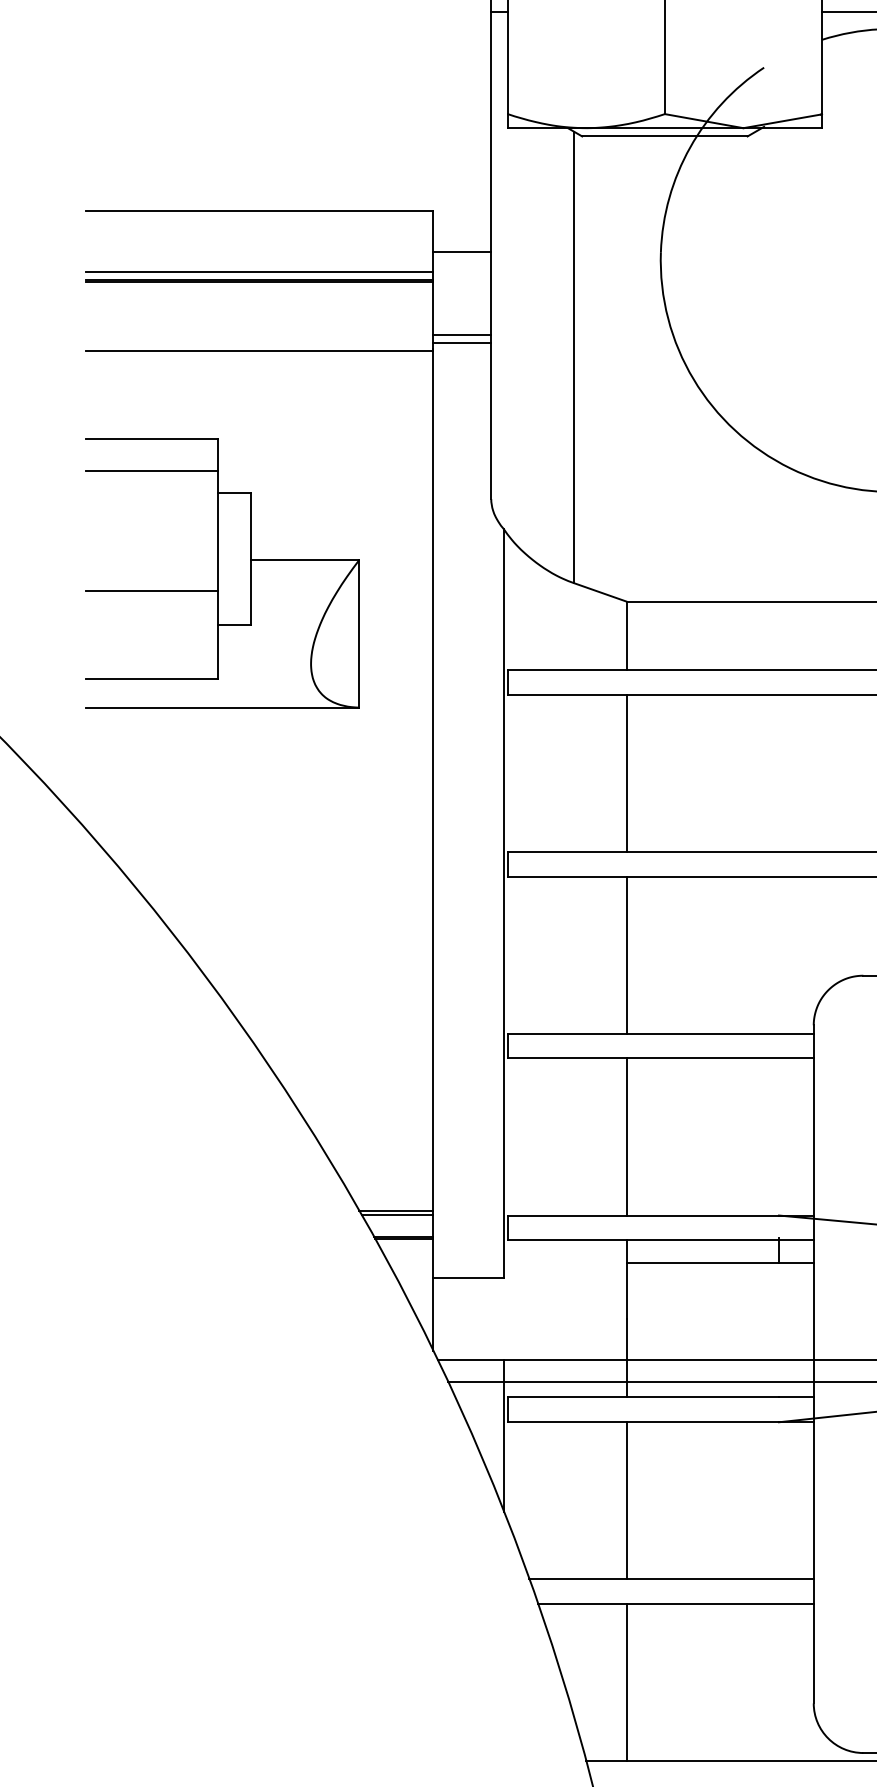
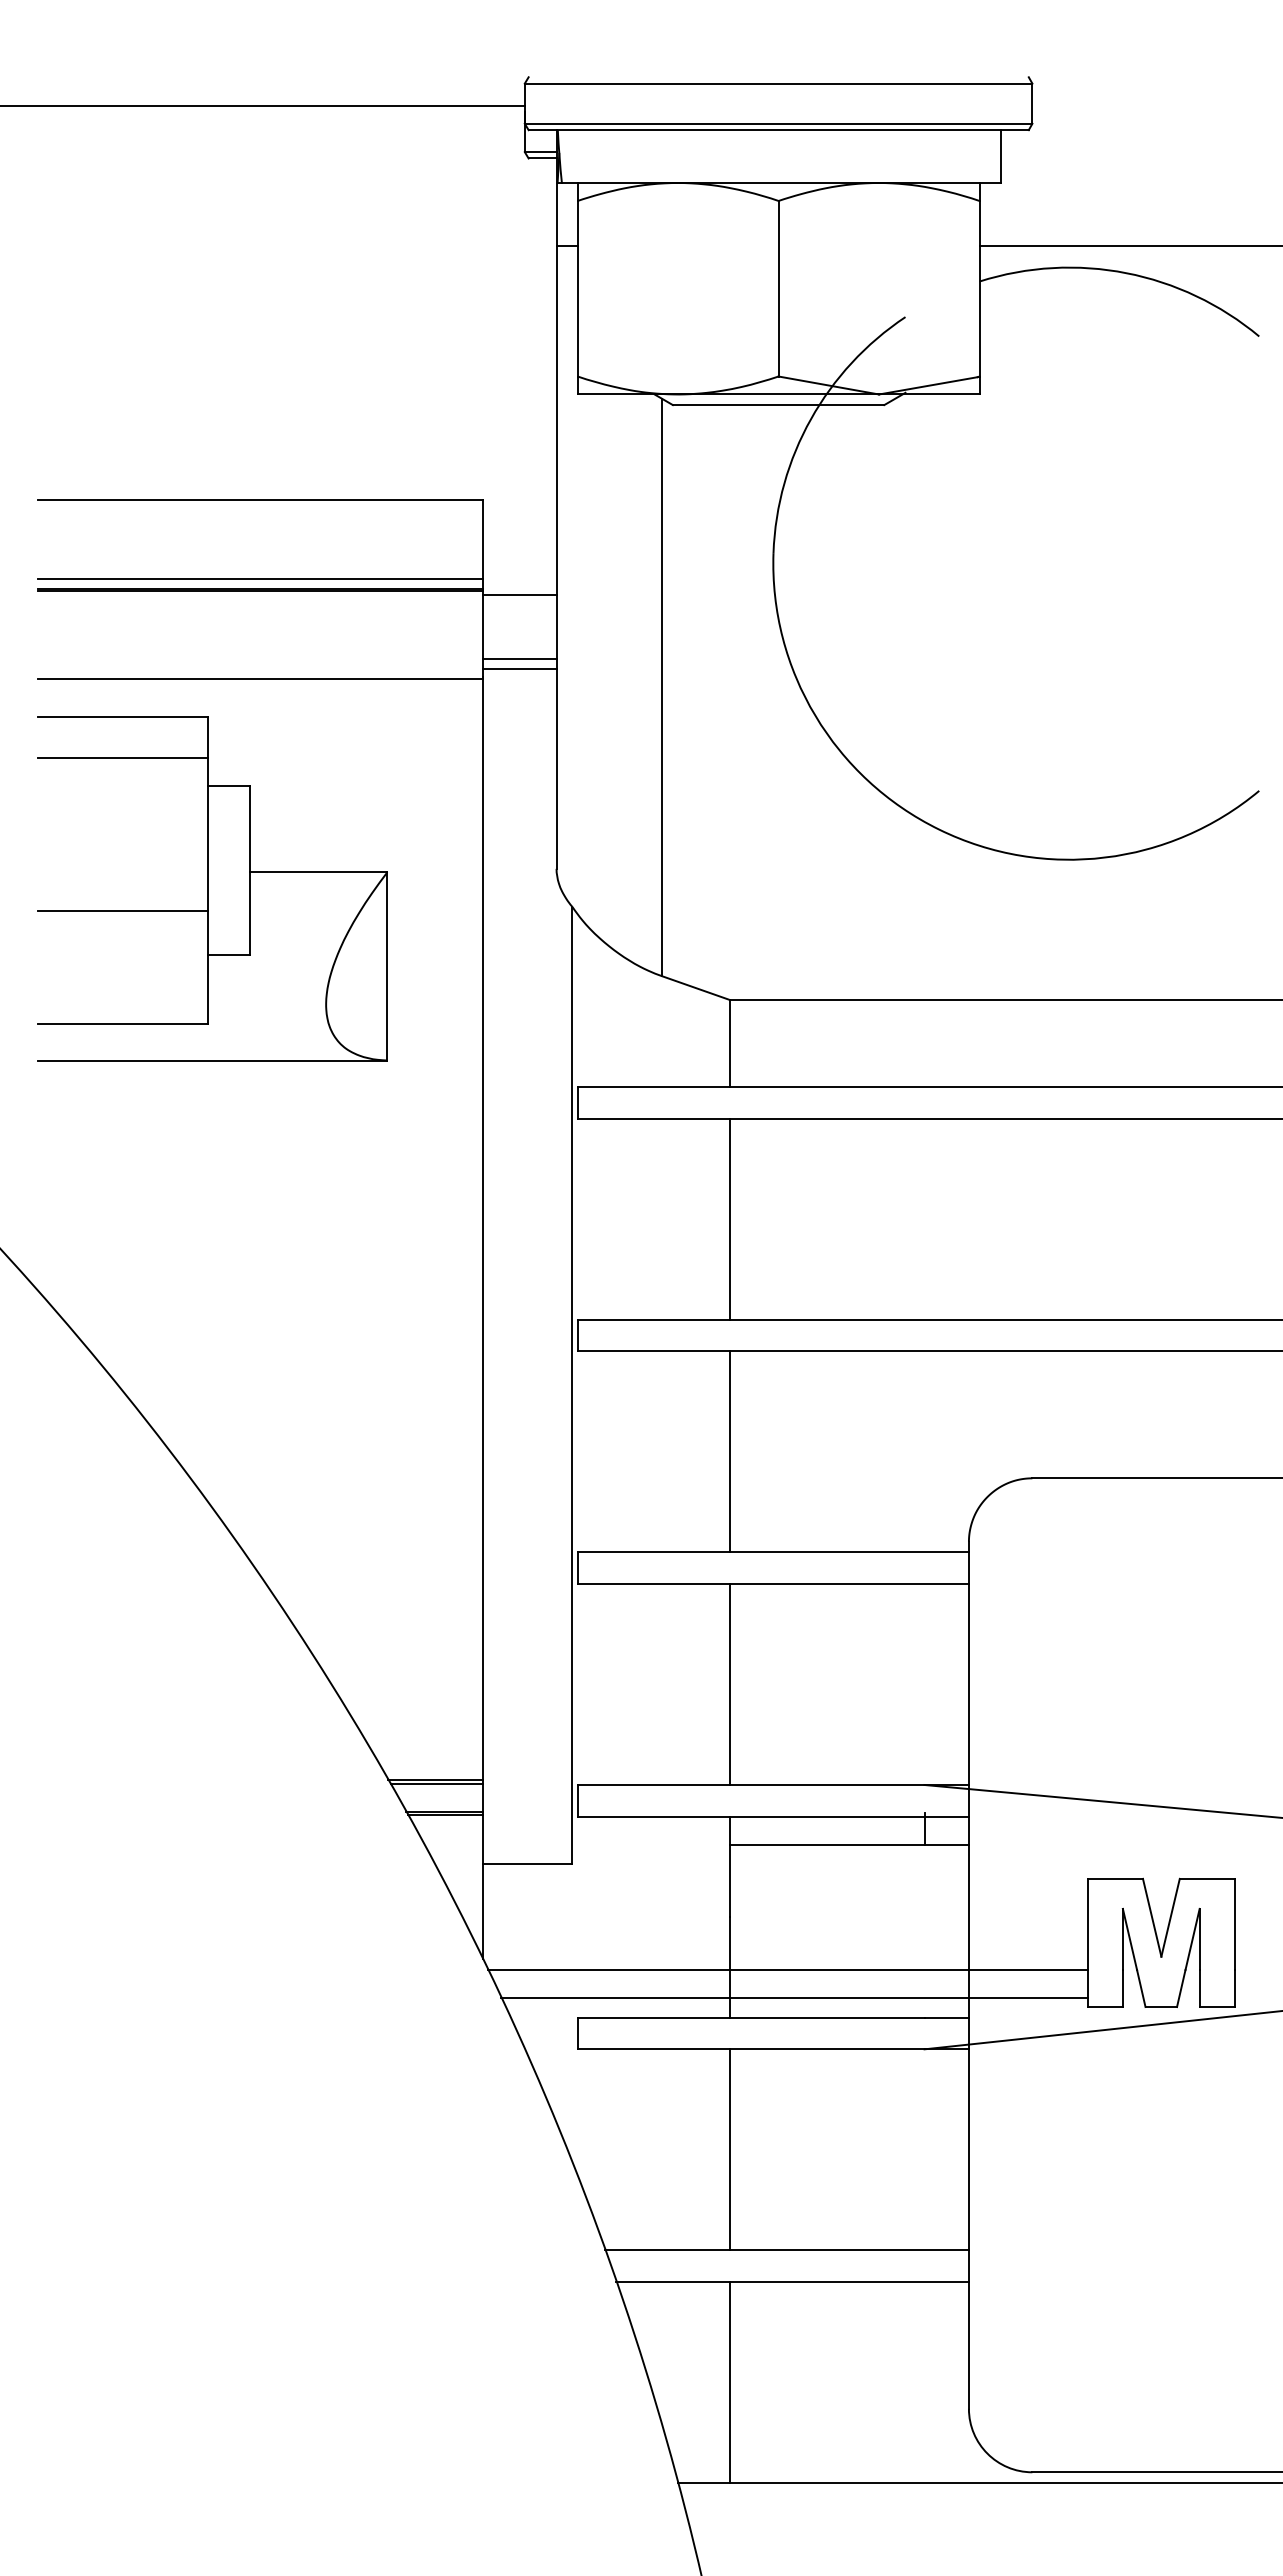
line: (462, 252) -> (519, 595), moved
part: (222, 573) -> (212, 888), moved
line: (503, 1435) -> (572, 2066), removed

